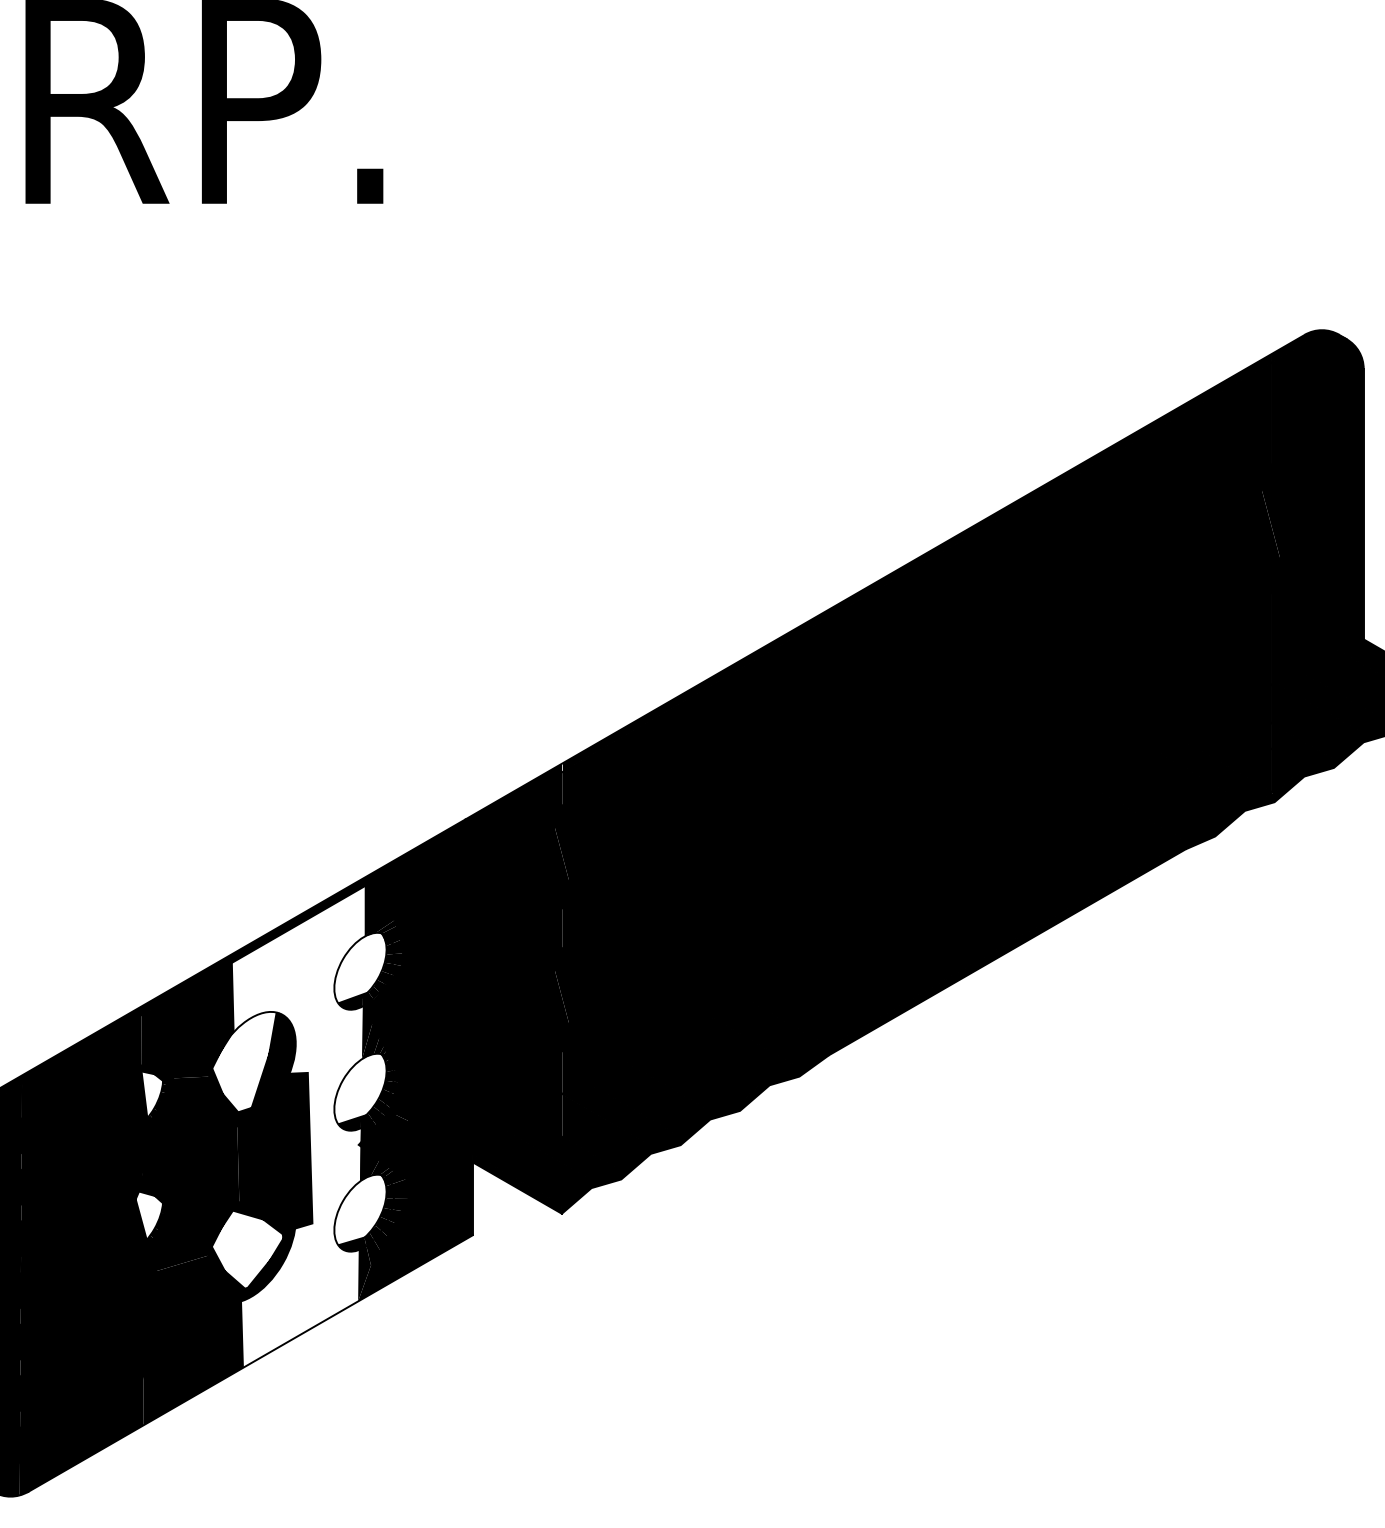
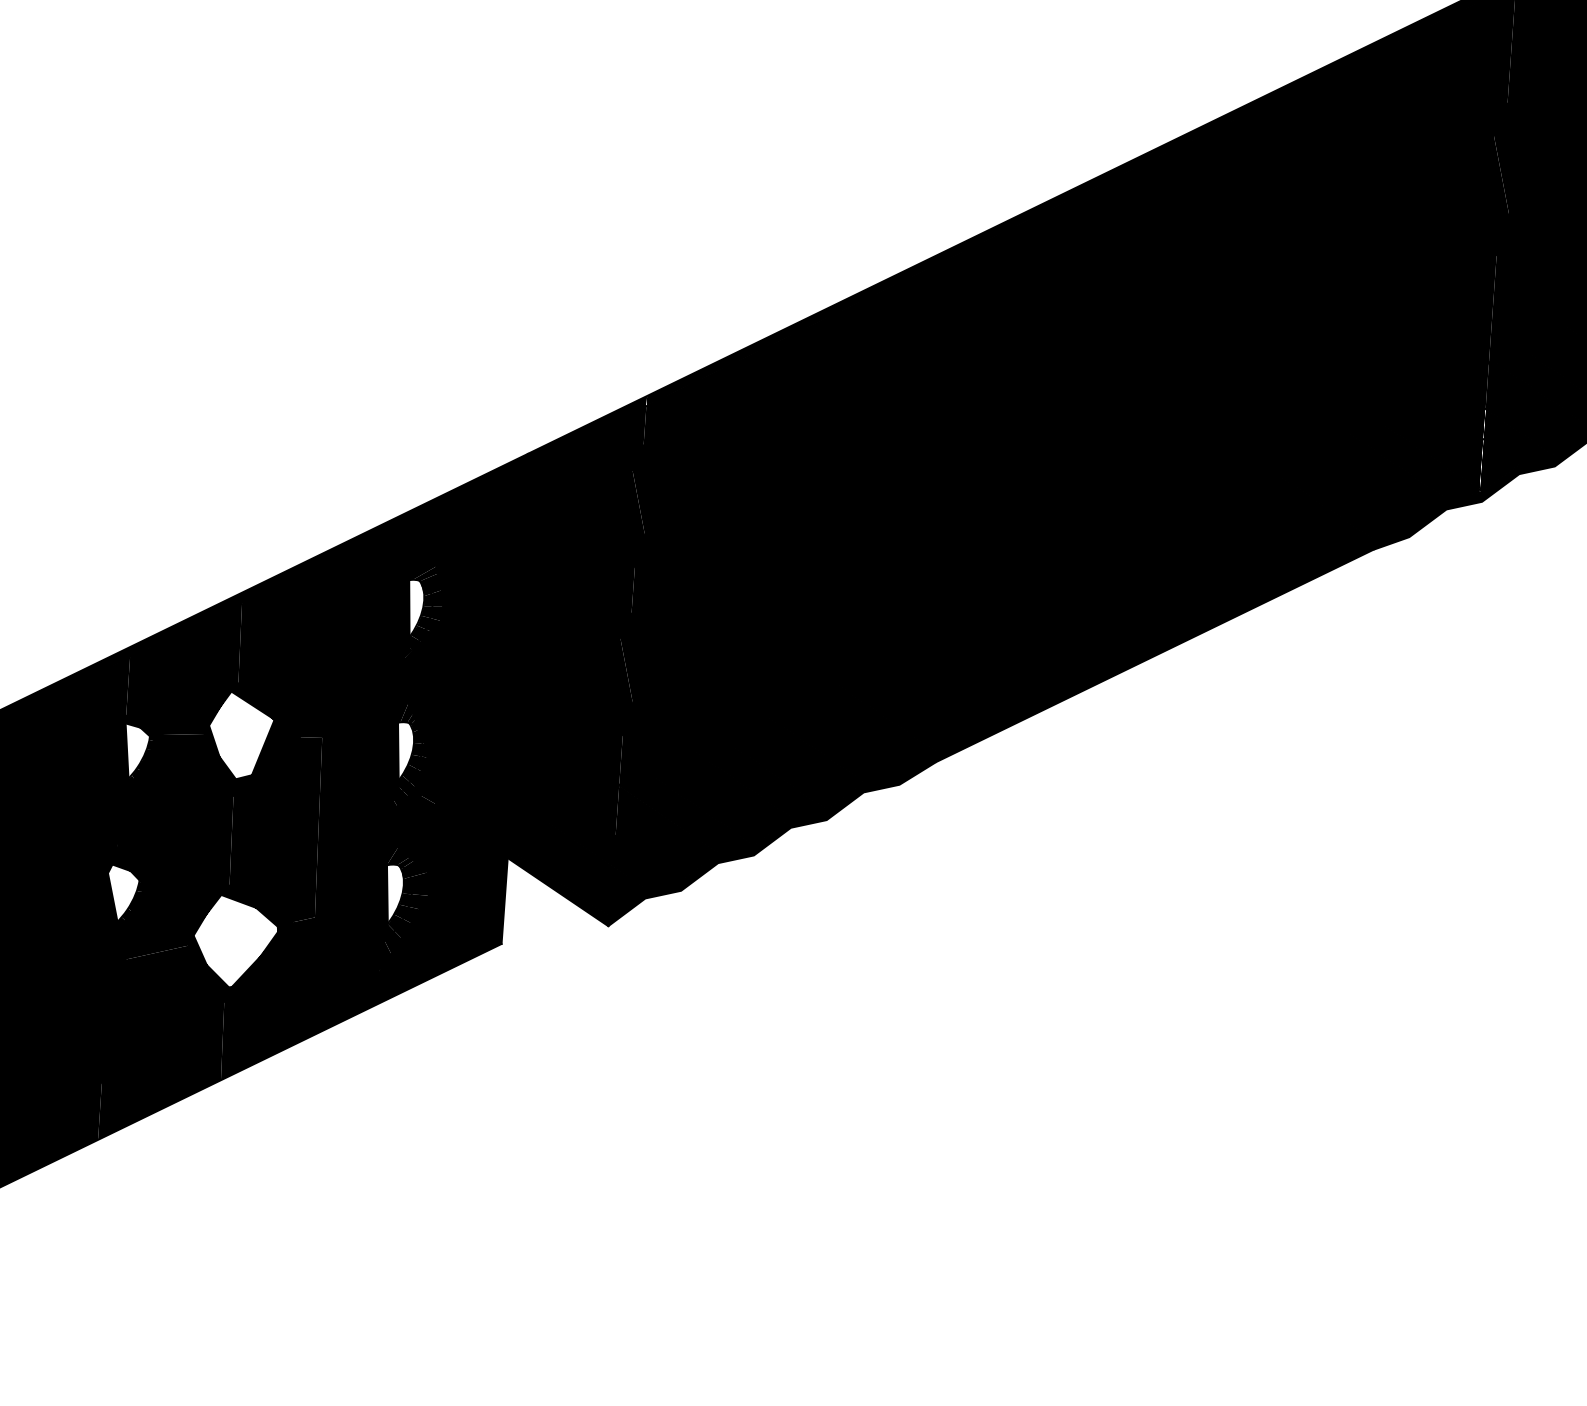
fill: (303, 1123) -> (311, 798), added

